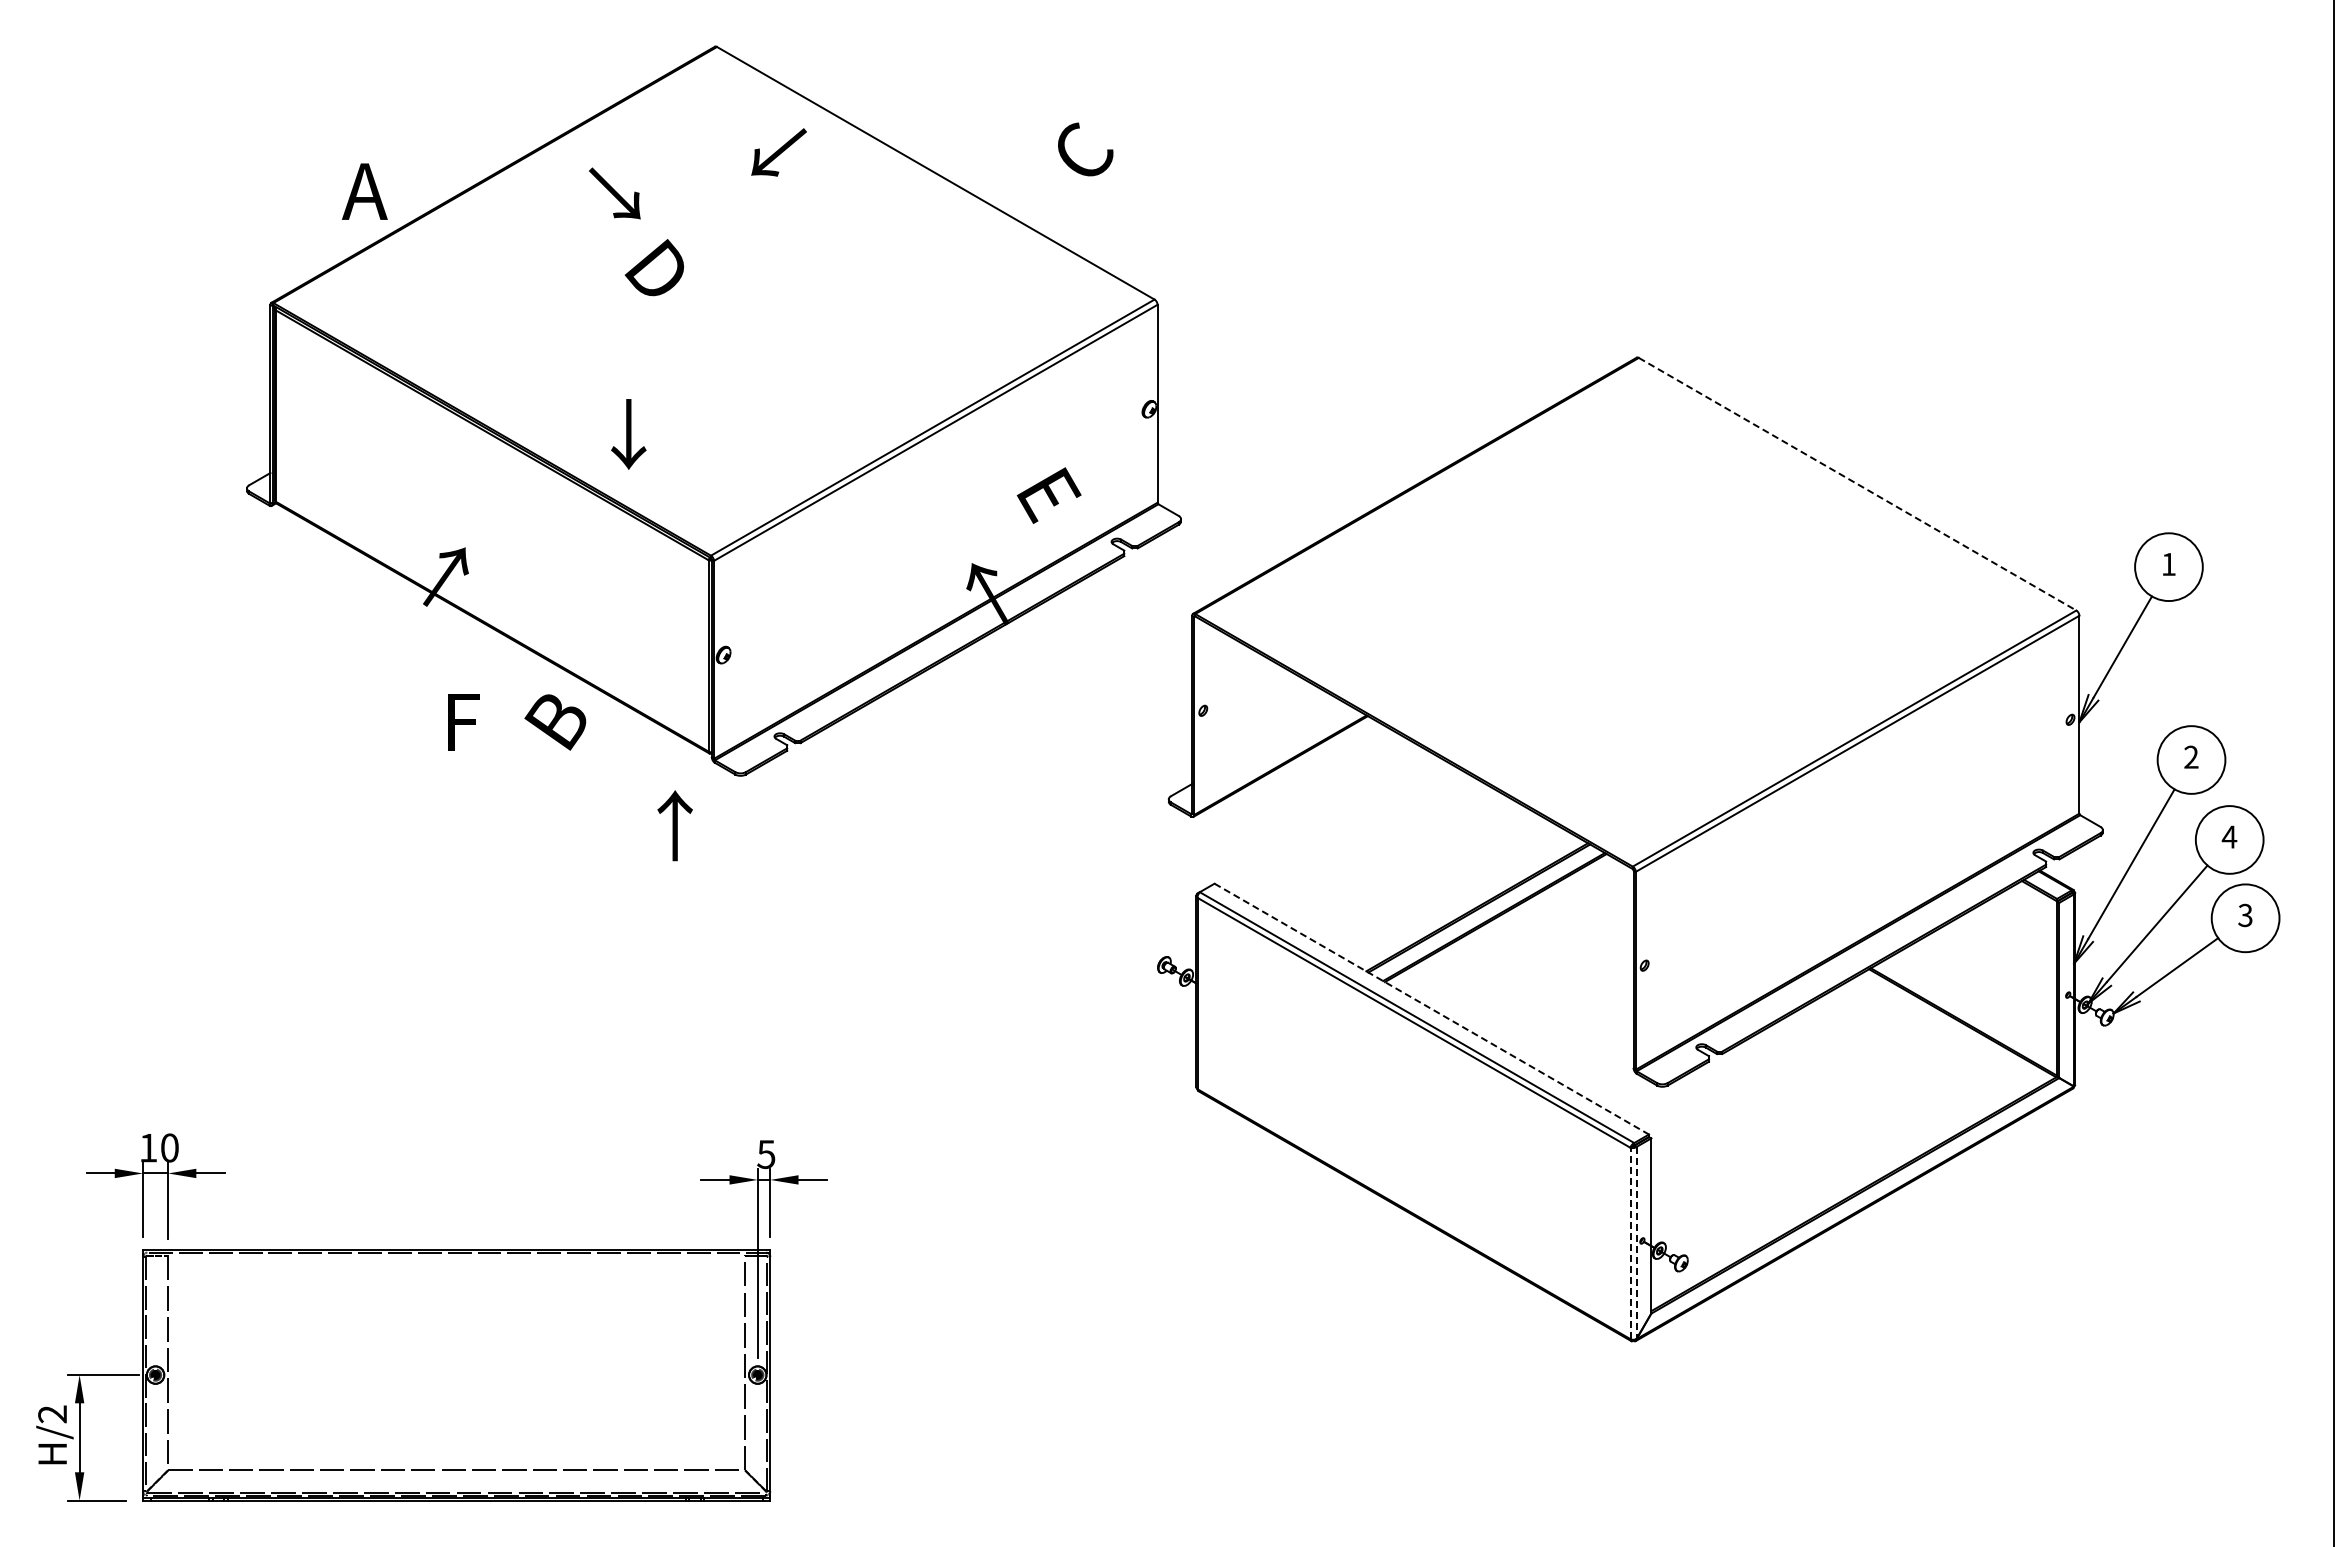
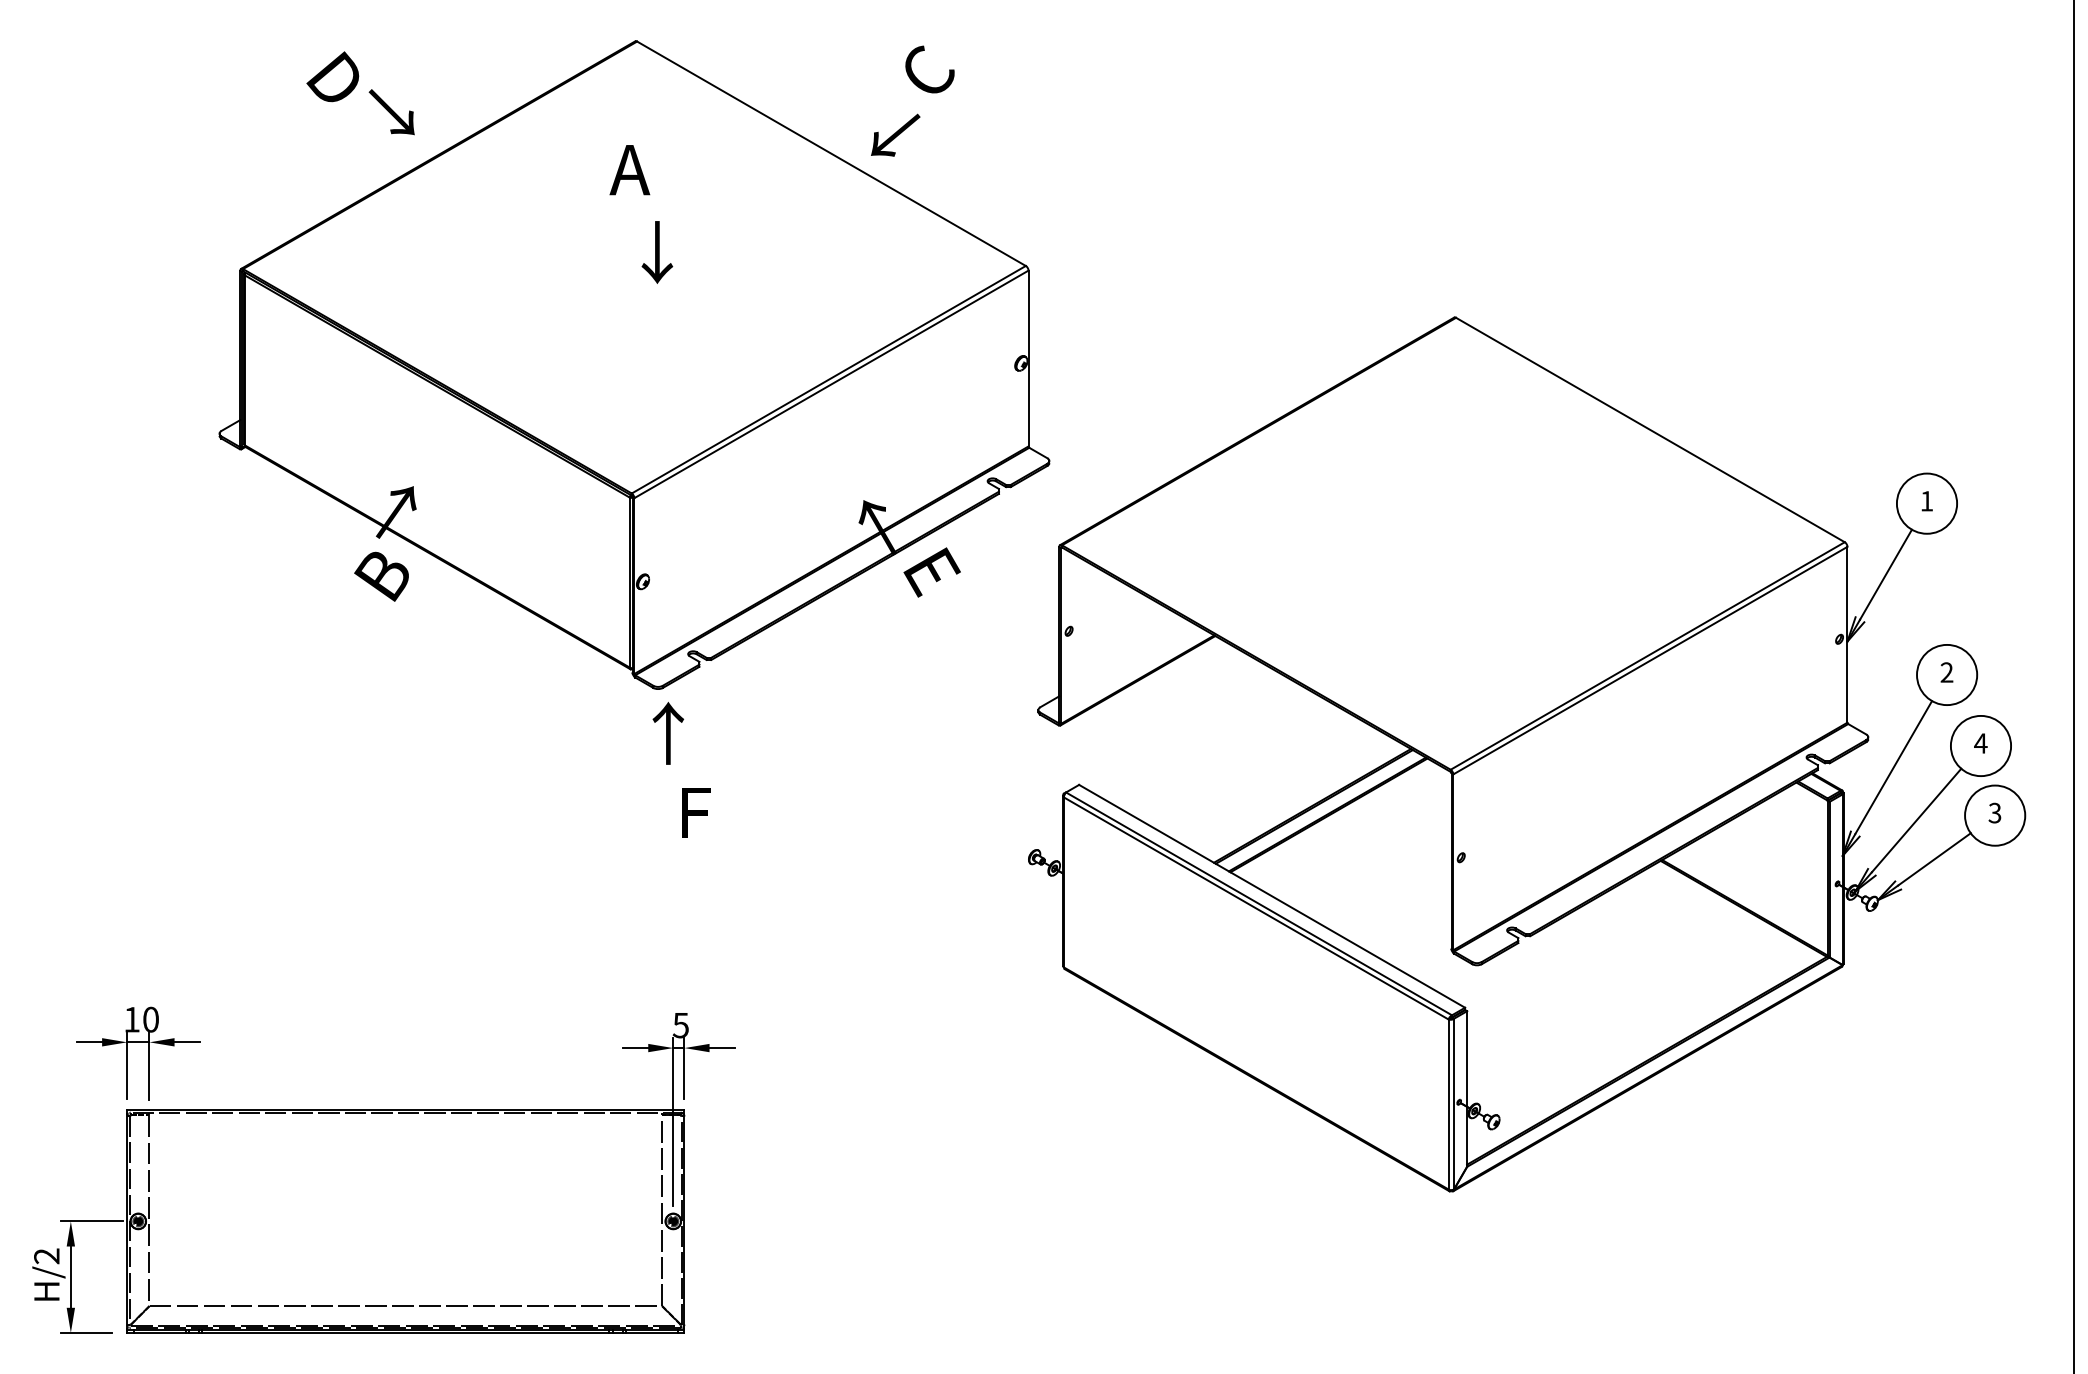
text: (1085, 149) -> (929, 69), moved
text: (778, 152) -> (895, 135), moved
text: (364, 191) -> (629, 169), moved
text: (614, 193) -> (391, 112), moved
text: (653, 267) -> (331, 76), moved
text: (628, 434) -> (657, 252), moved
line: (1857, 484) -> (1650, 430), dashed -> solid
text: (1048, 495) -> (931, 572), moved
text: (463, 722) -> (696, 813), moved
text: (555, 722) -> (381, 576), moved
text: (674, 825) -> (667, 733), moved
line: (1431, 1009) -> (1271, 896), dashed -> solid
line: (1630, 1243) -> (1448, 1104), dashed -> solid
line: (1636, 1243) -> (1453, 1104), dashed -> solid

